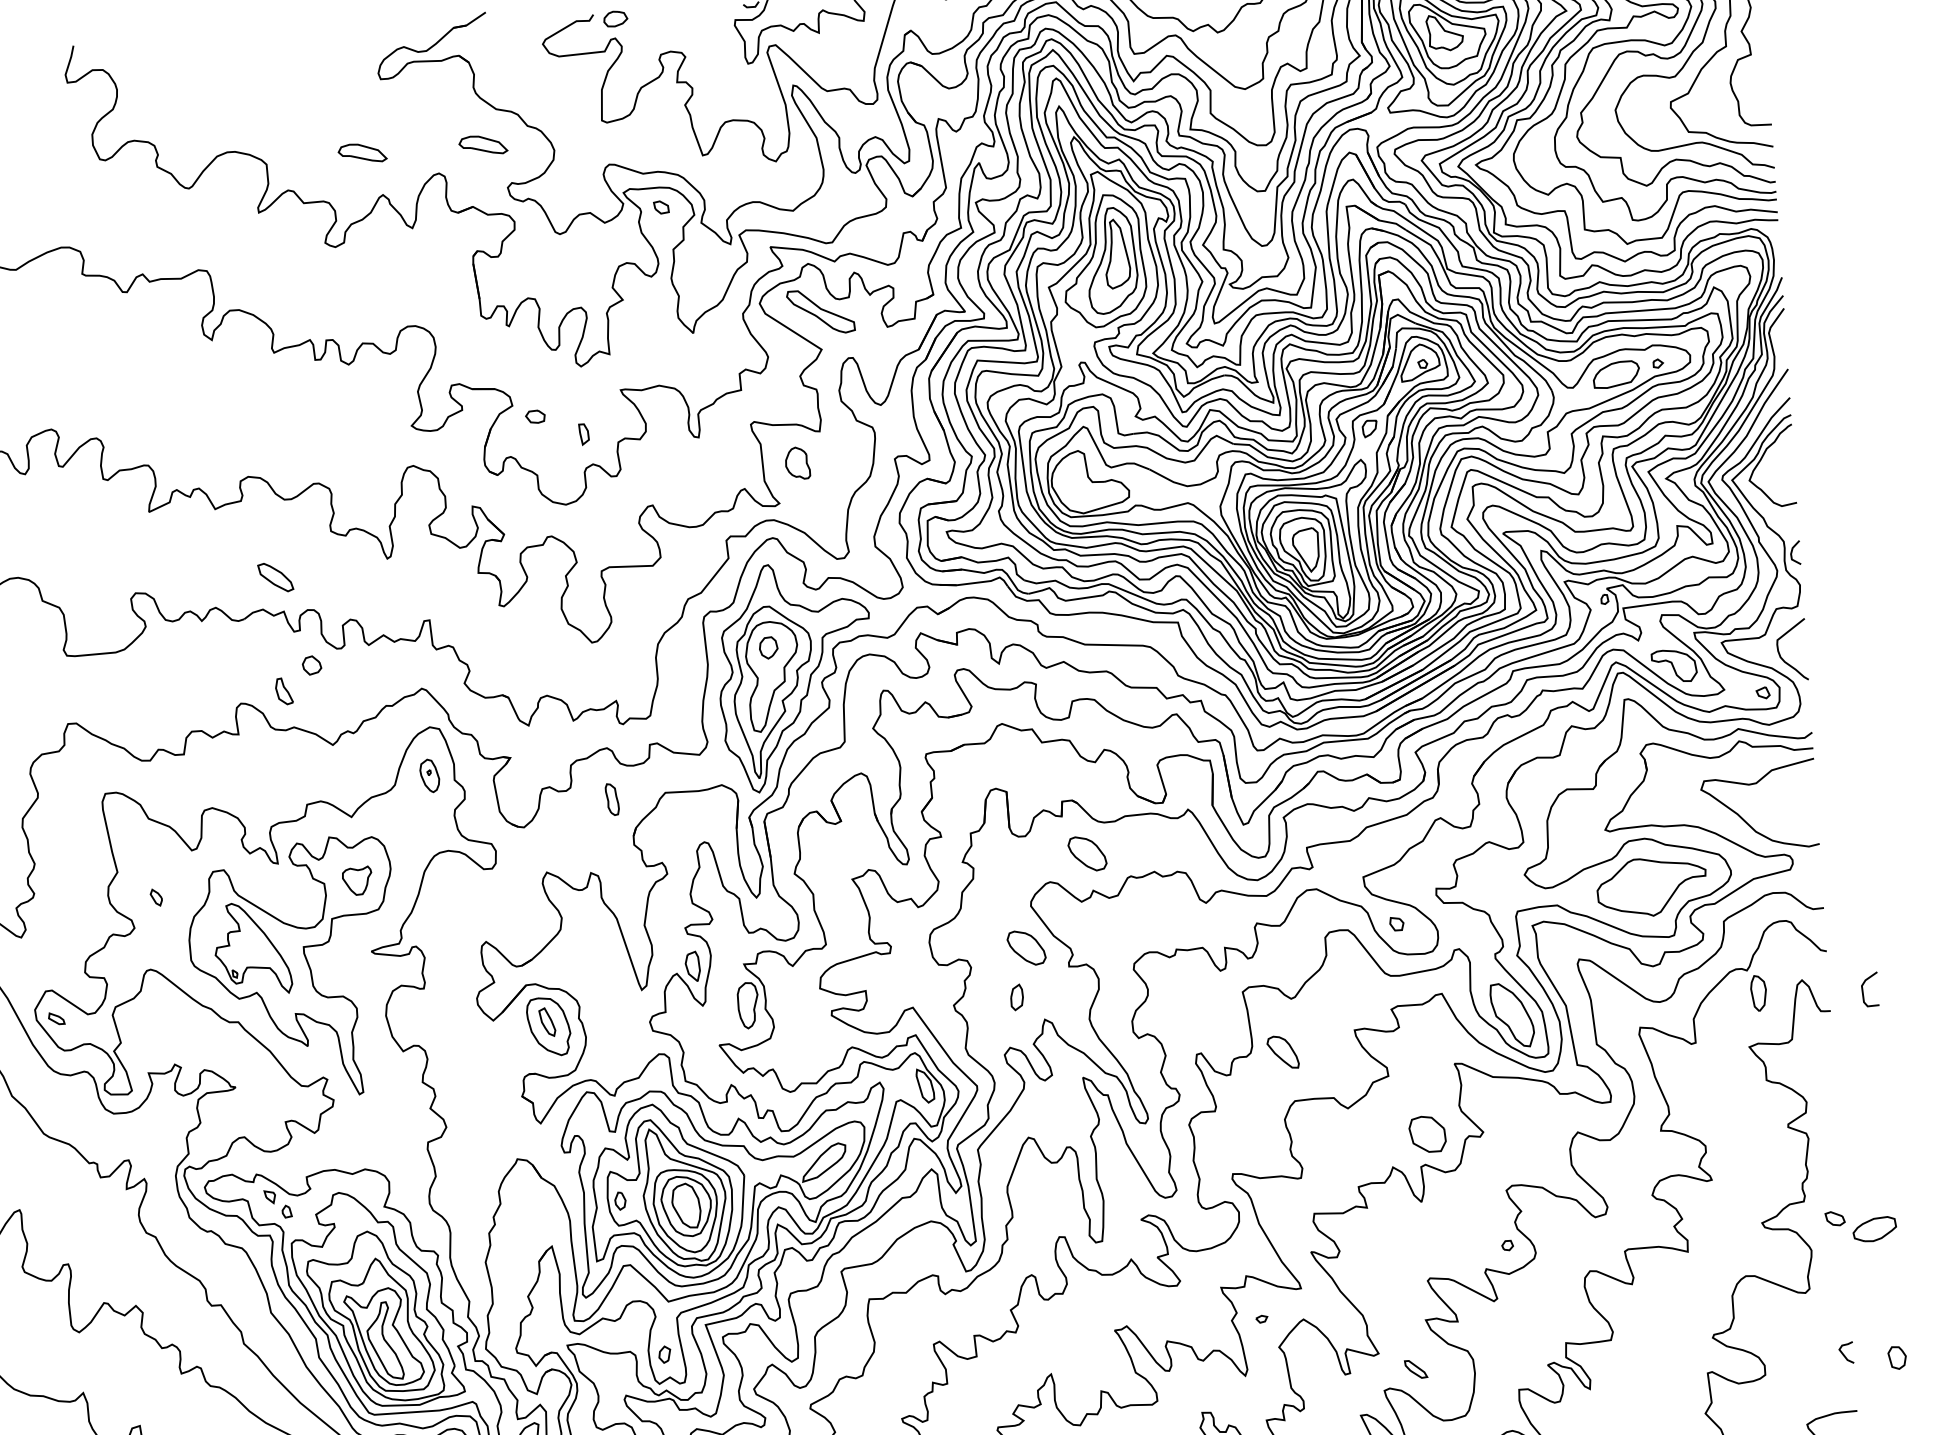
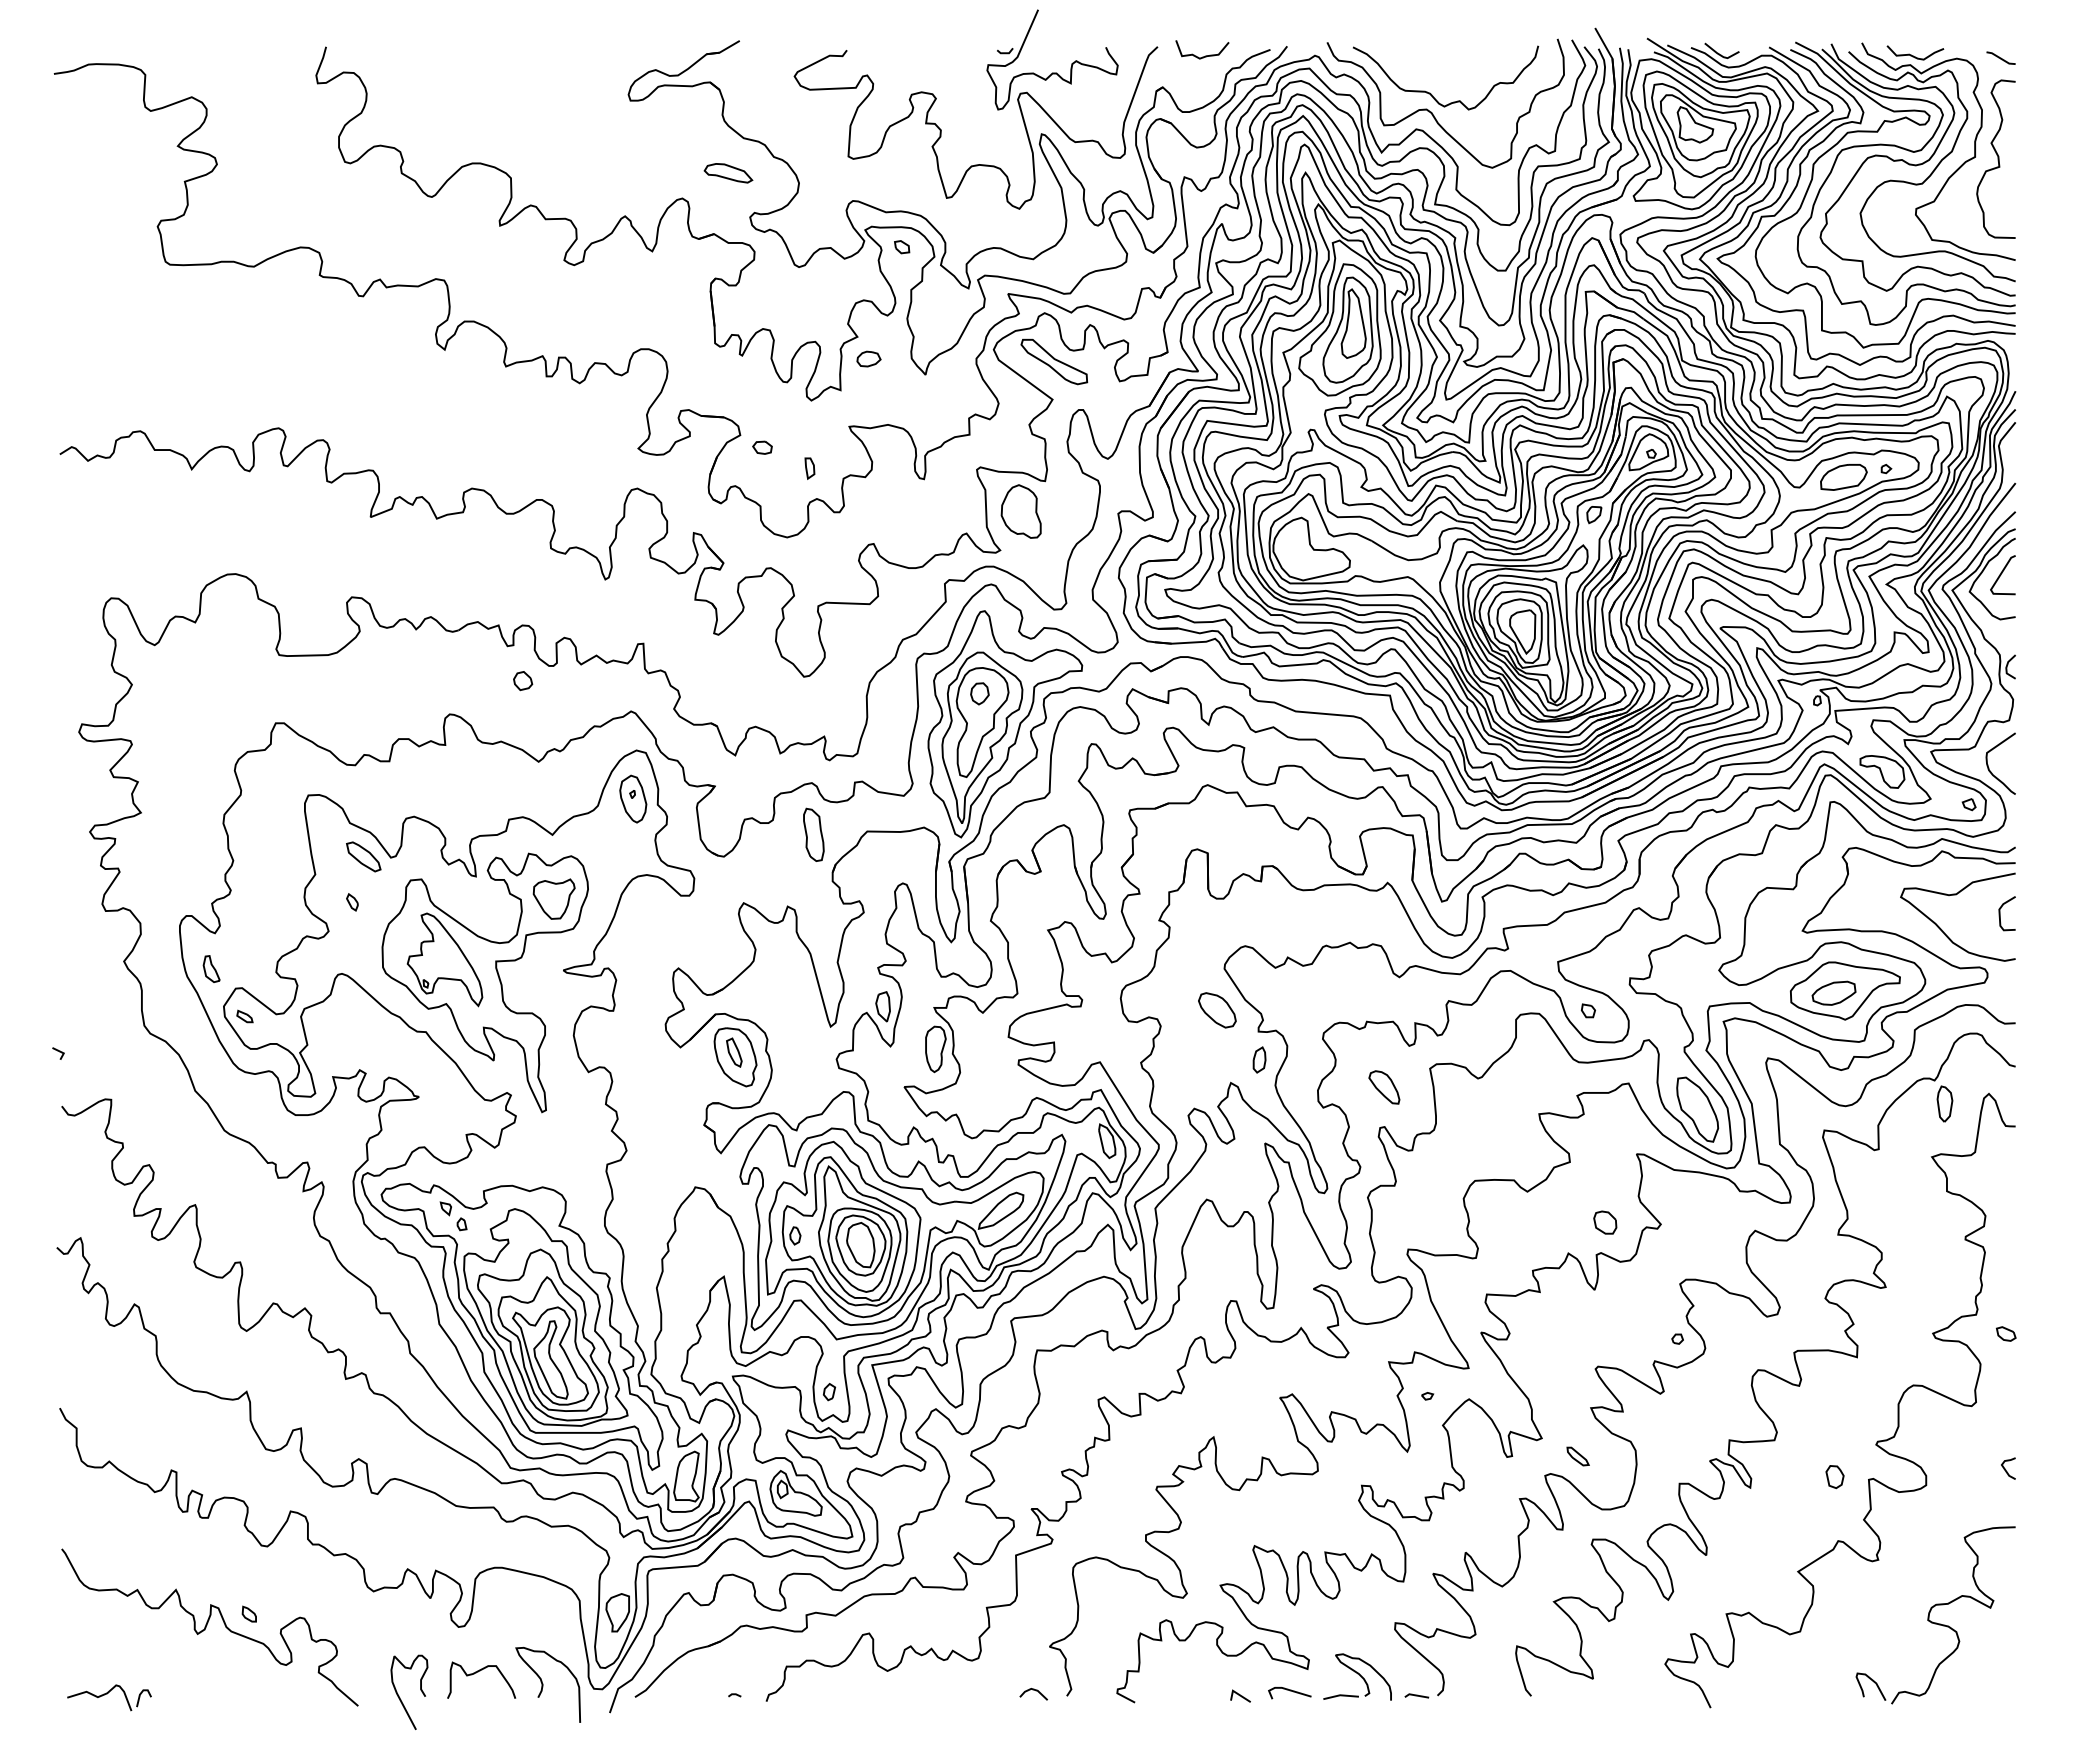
part: (615, 18) -> (868, 358), moved
part: (362, 153) -> (607, 173), removed
line: (1780, 462) -> (2001, 575), added
part: (797, 463) -> (1020, 511), size x1.67
part: (275, 577) -> (363, 856), moved
part: (284, 690) -> (211, 968), moved
part: (429, 775) -> (633, 798), size x1.43
part: (611, 799) -> (813, 834), size x1.67
part: (1087, 853) -> (1284, 920), removed
part: (356, 880) -> (553, 898), size x1.43
curve: (1863, 989) -> (2000, 913), moved
part: (1016, 996) -> (1259, 1059), moved
part: (1283, 1052) -> (1384, 1087), moved
part: (1427, 1134) -> (1605, 1222), size x0.62
part: (1874, 1228) -> (1833, 992), moved
part: (1896, 1358) -> (1834, 1477), moved

